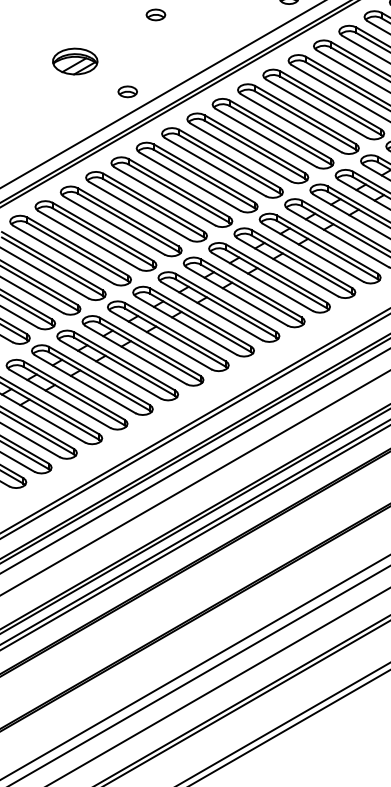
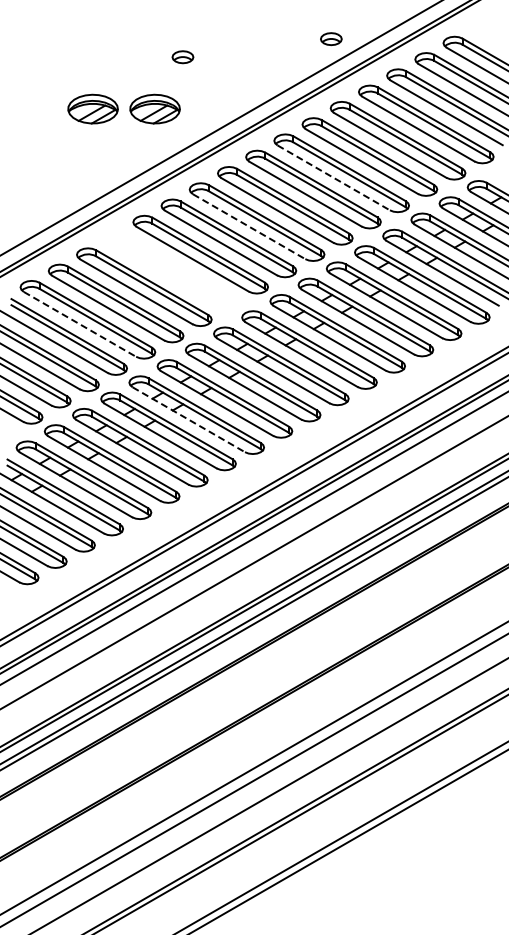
part: (130, 60) -> (154, 108), added
part: (127, 91) -> (151, 142), removed
line: (291, 122) -> (333, 177), solid -> dashed
line: (215, 166) -> (249, 226), solid -> dashed
part: (146, 206) -> (172, 270), removed
line: (63, 254) -> (80, 324), solid -> dashed
line: (160, 340) -> (188, 419), solid -> dashed

